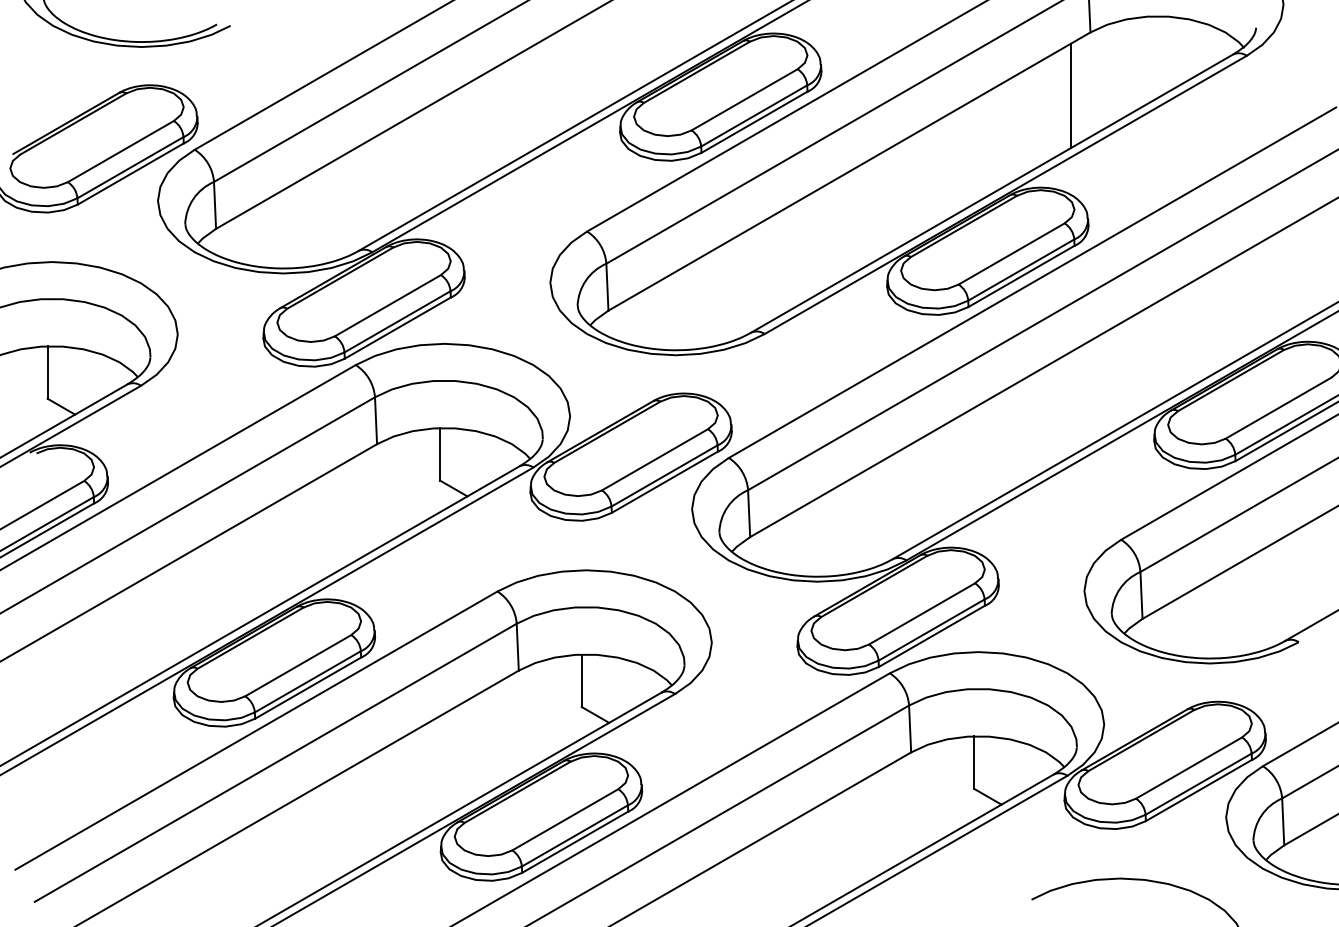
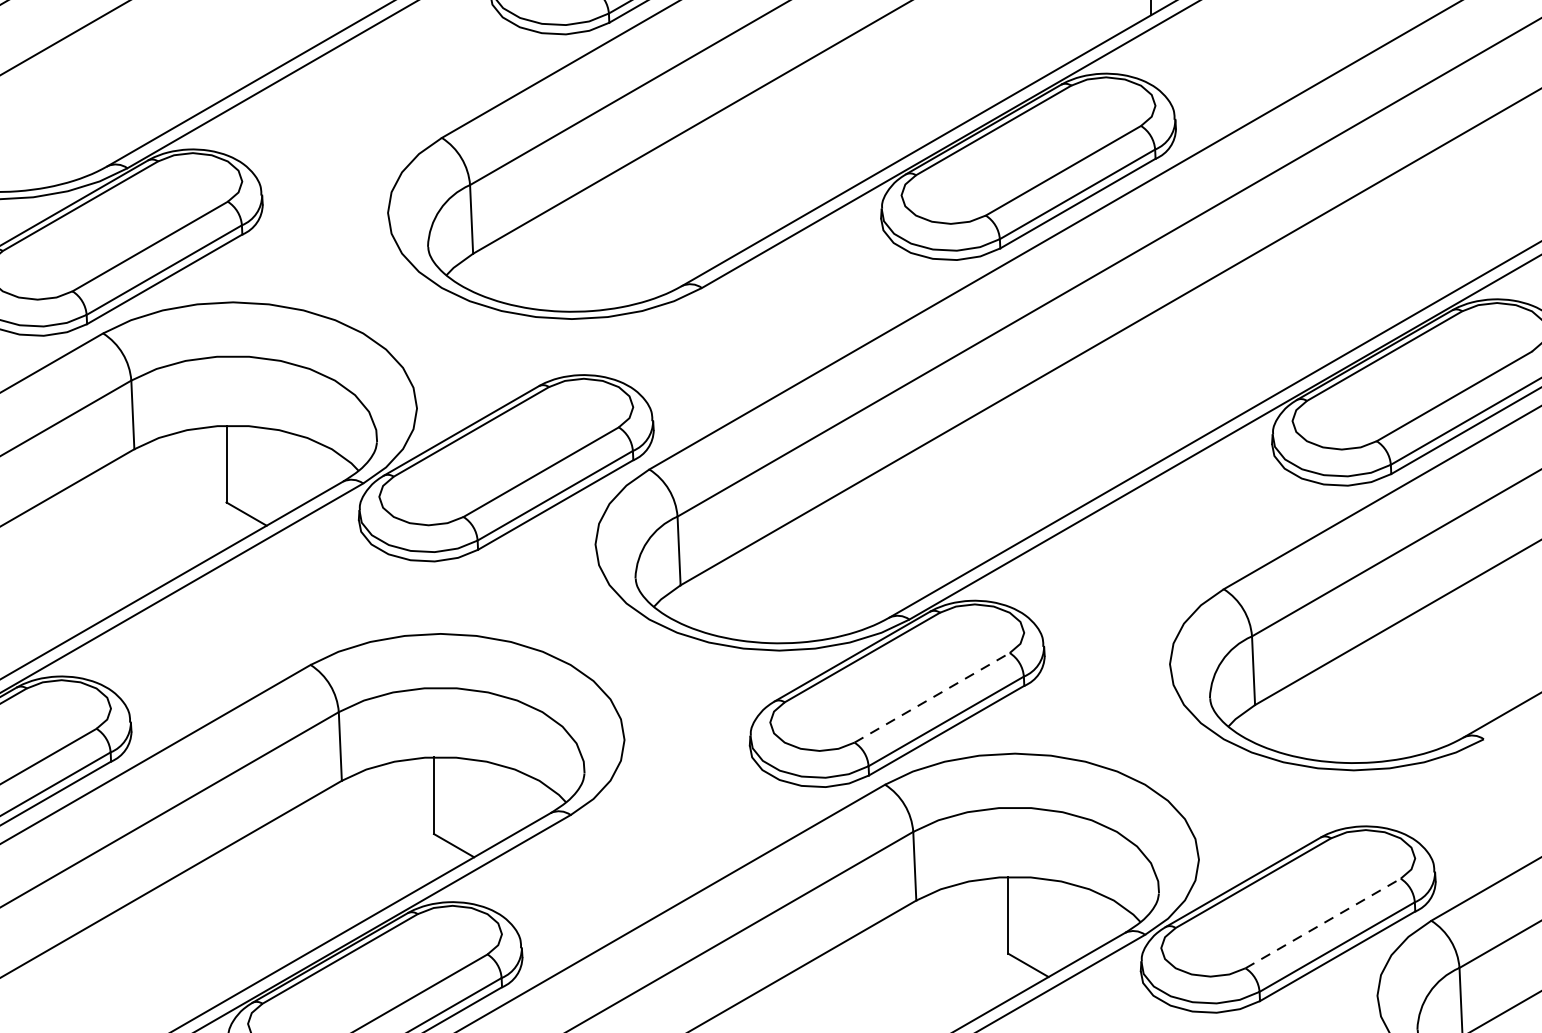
line: (922, 613) -> (932, 697), solid -> dashed
line: (1189, 767) -> (1323, 922), solid -> dashed

